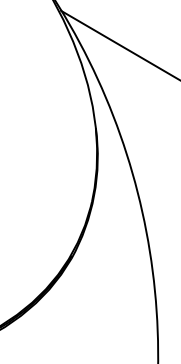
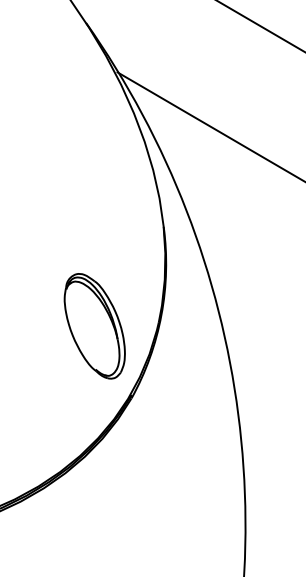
part: (43, 204) -> (94, 326), added

